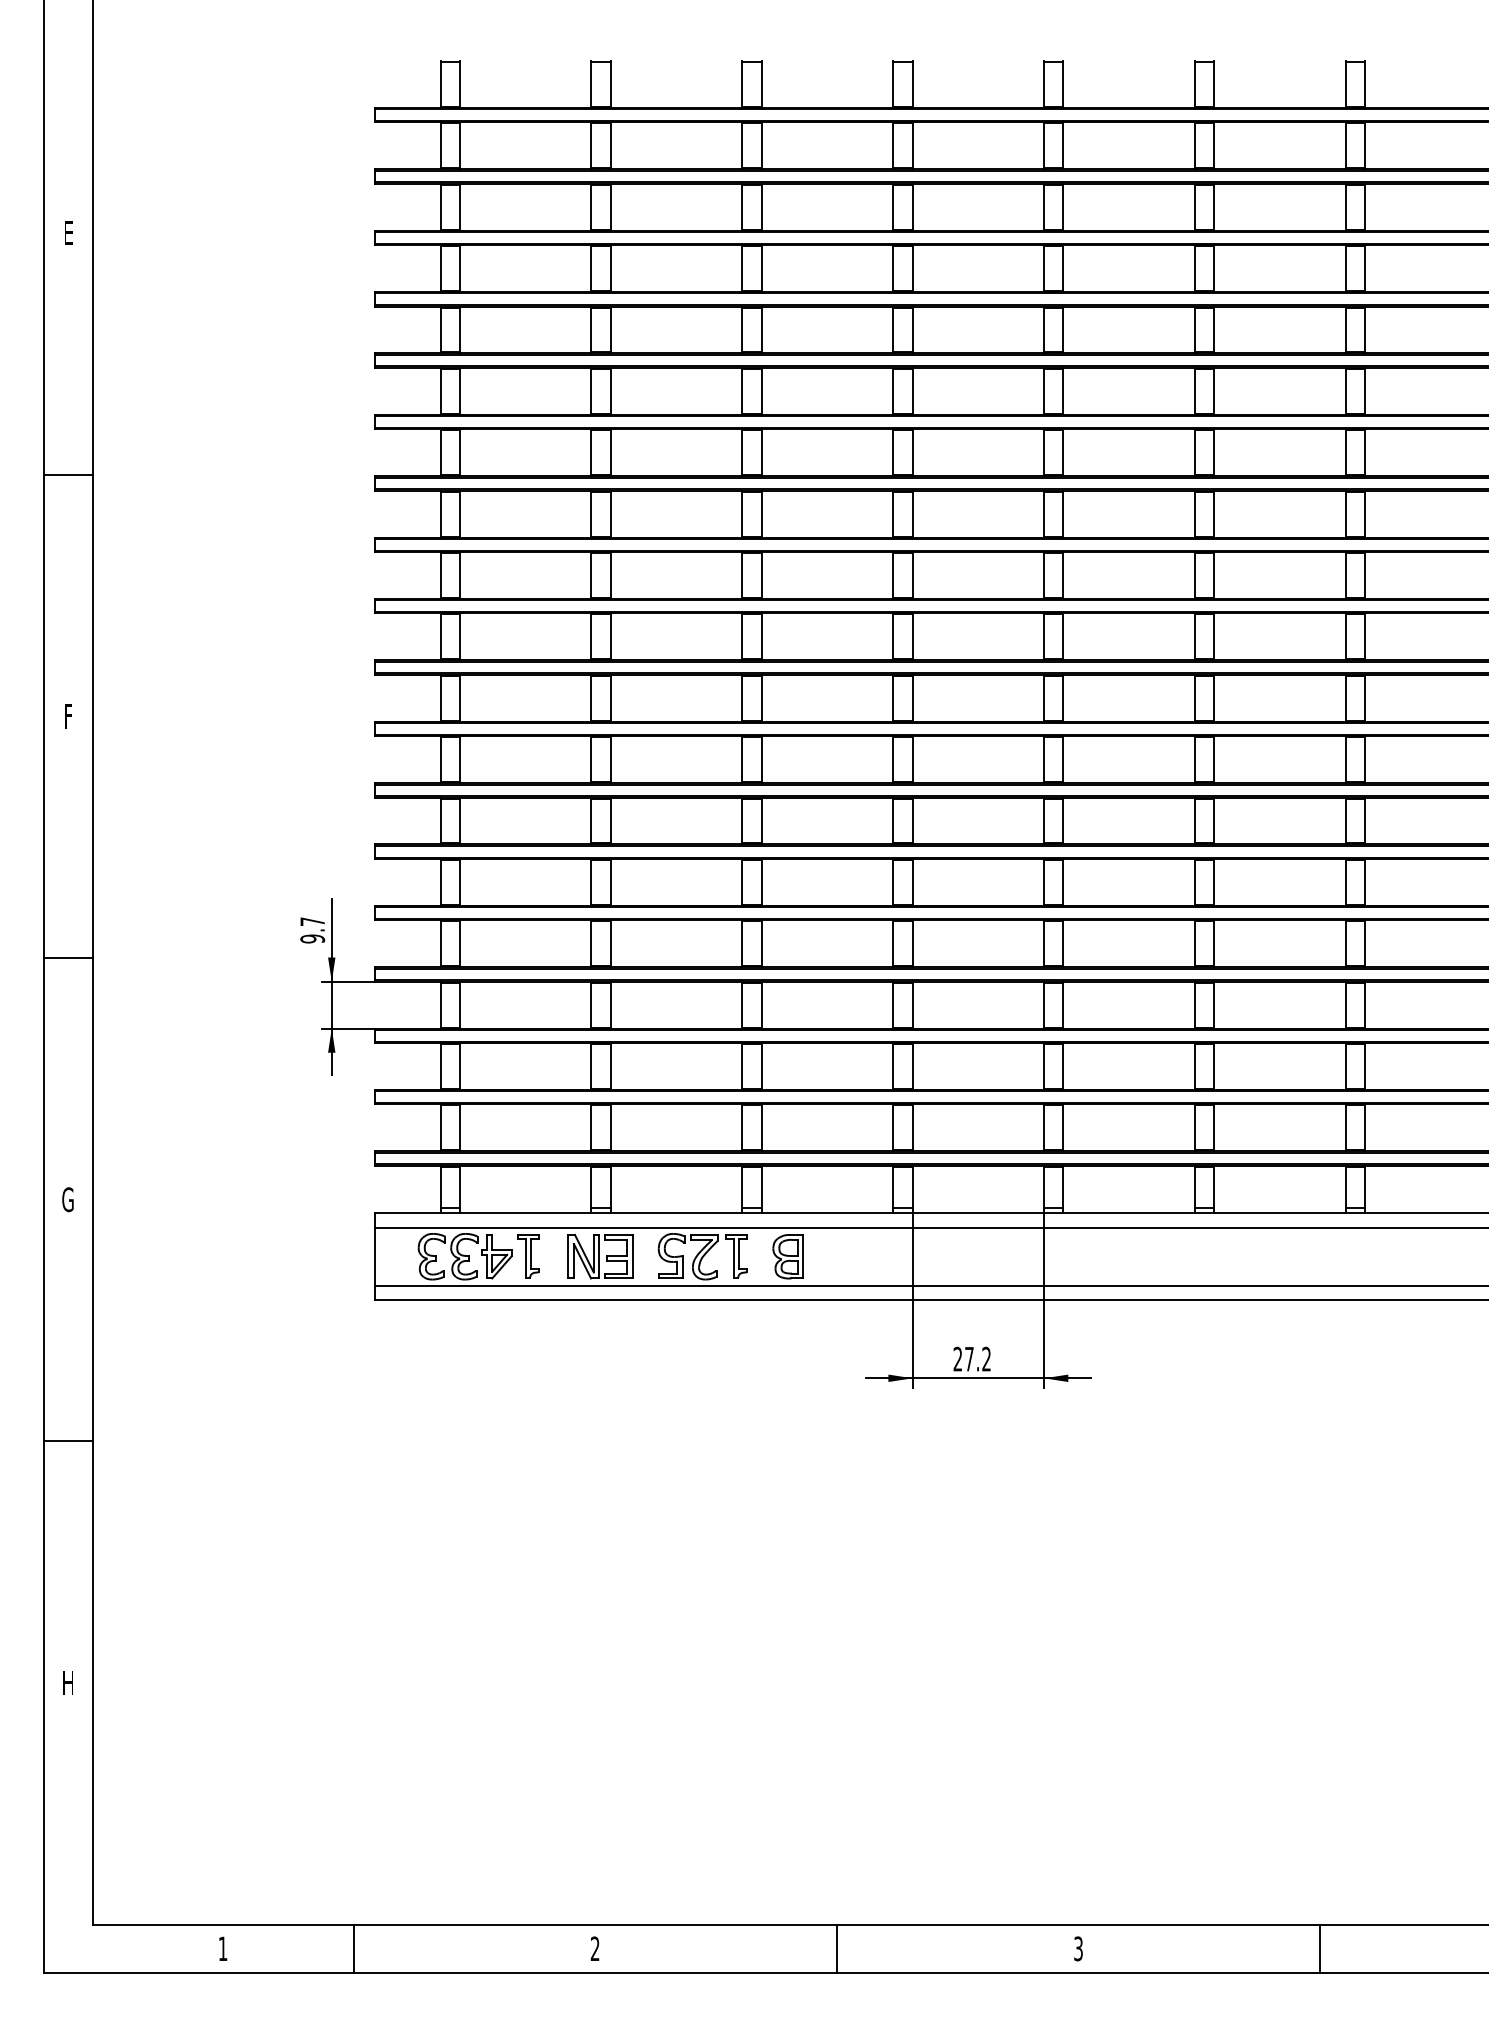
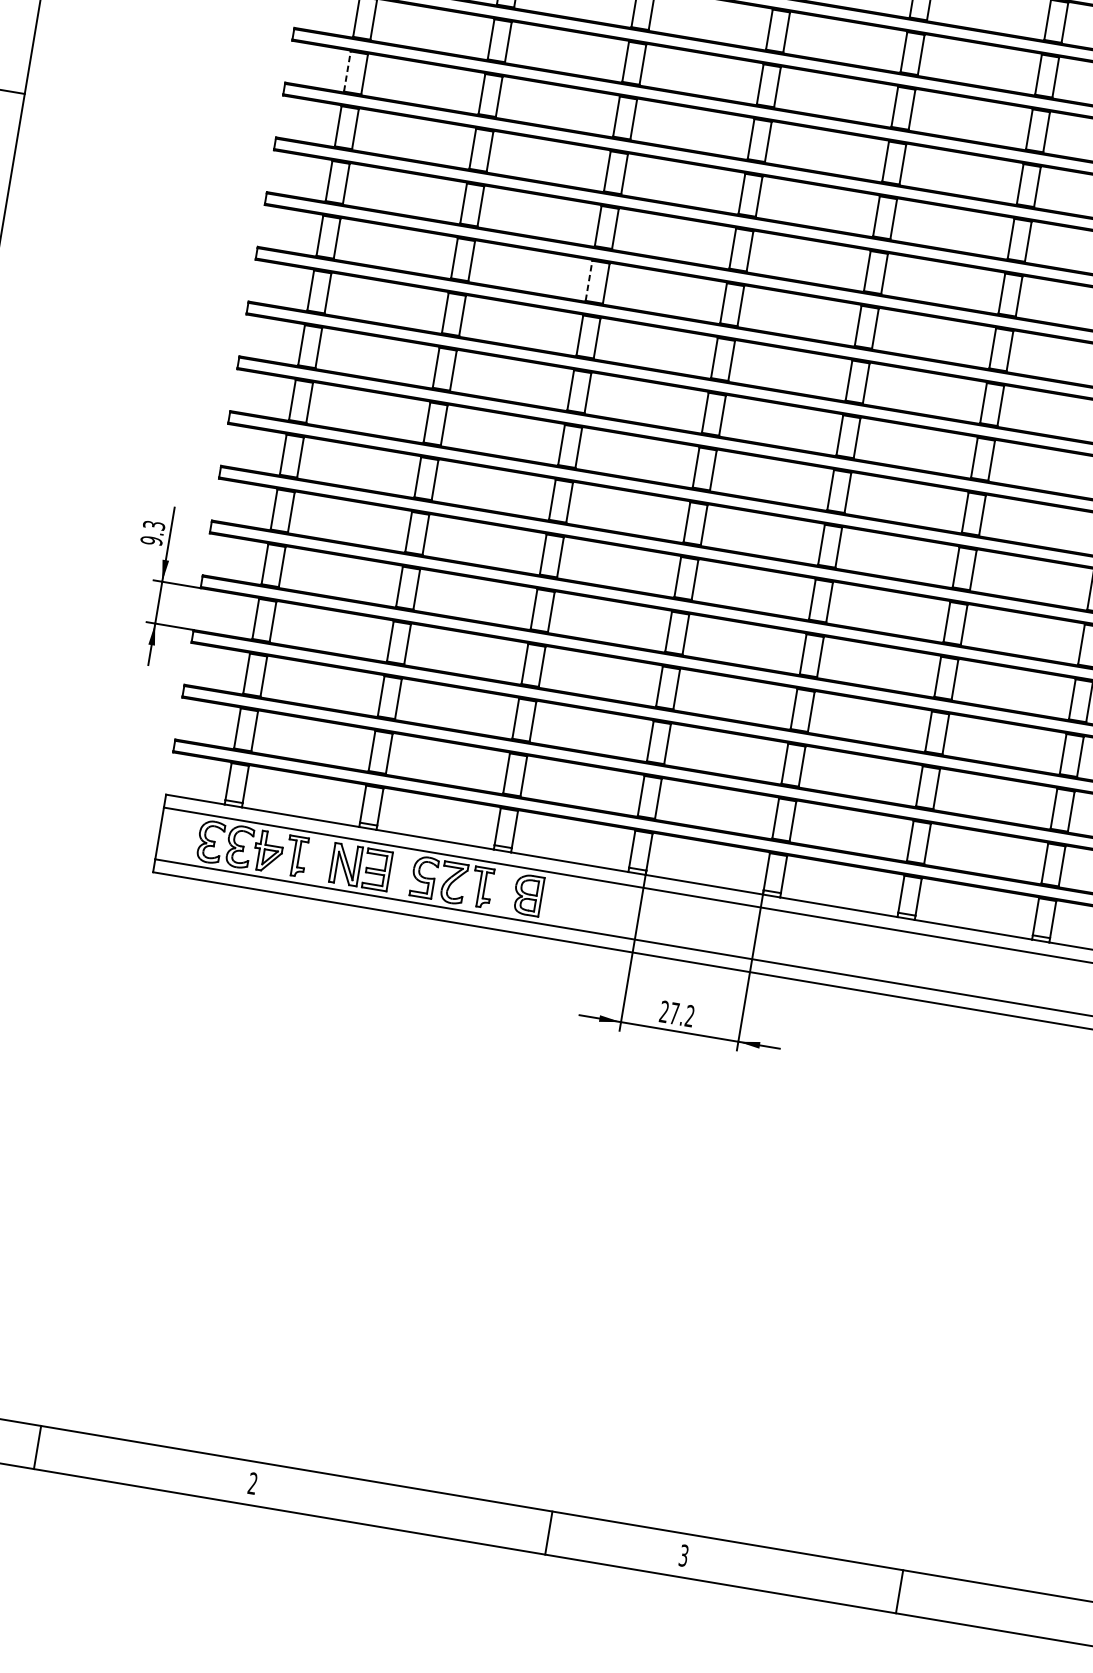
line: (440, 390) -> (347, 70), solid -> dashed
line: (742, 575) -> (589, 280), solid -> dashed
text: (312, 921) -> (154, 525), 9.7 -> 9.3
line: (837, 1948) -> (549, 1532), moved

